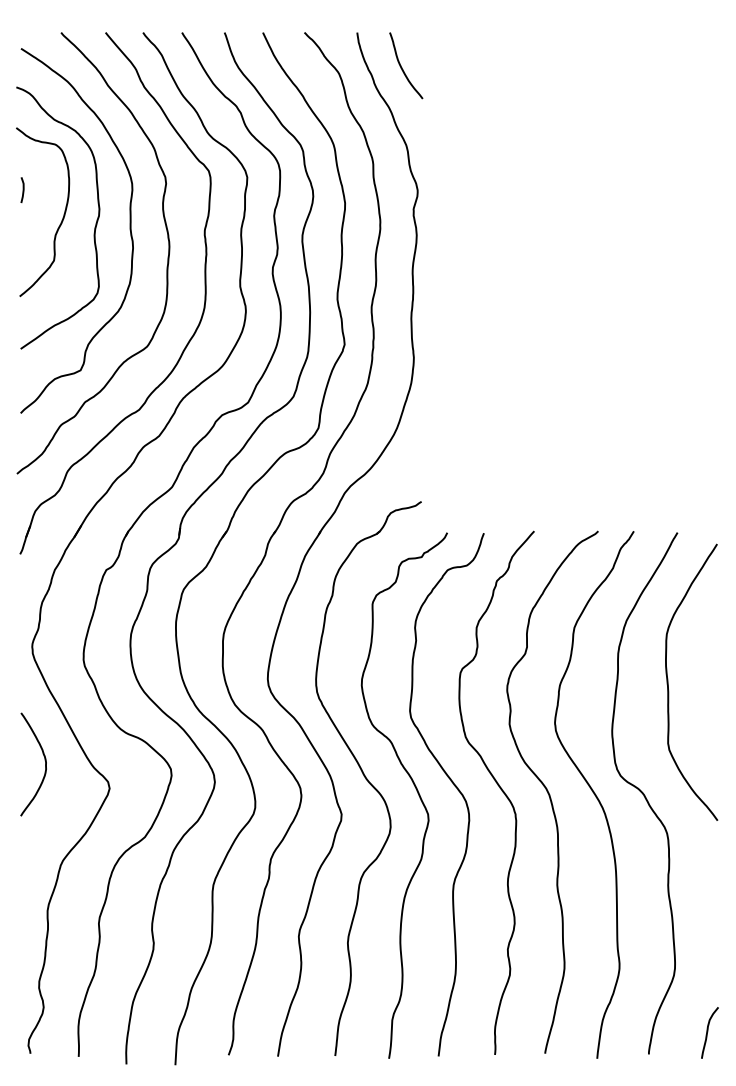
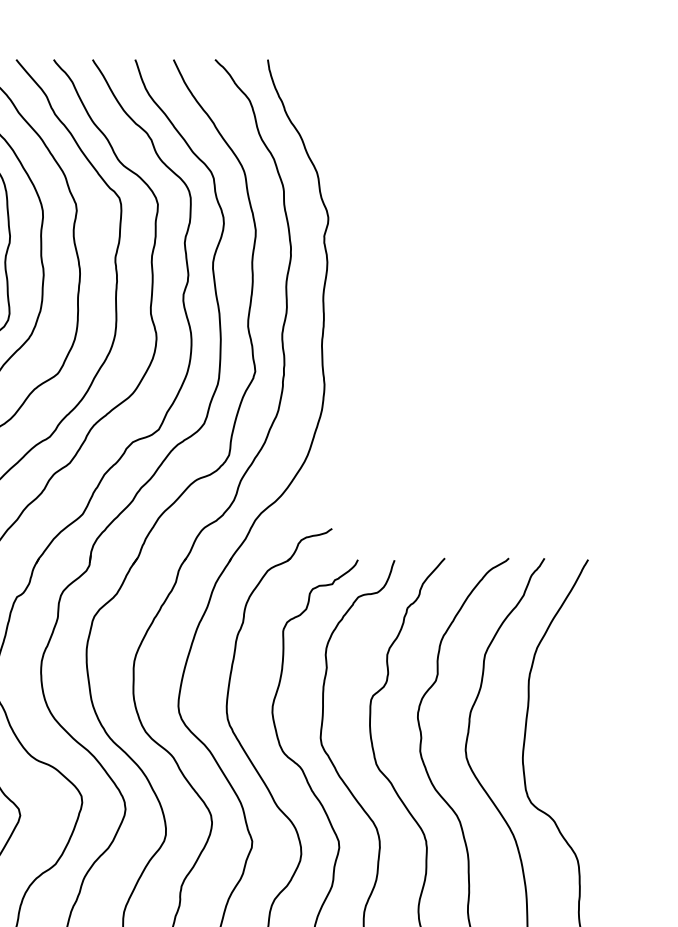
curve: (402, 67) -> (313, 94), removed
curve: (668, 681) -> (579, 708), removed

